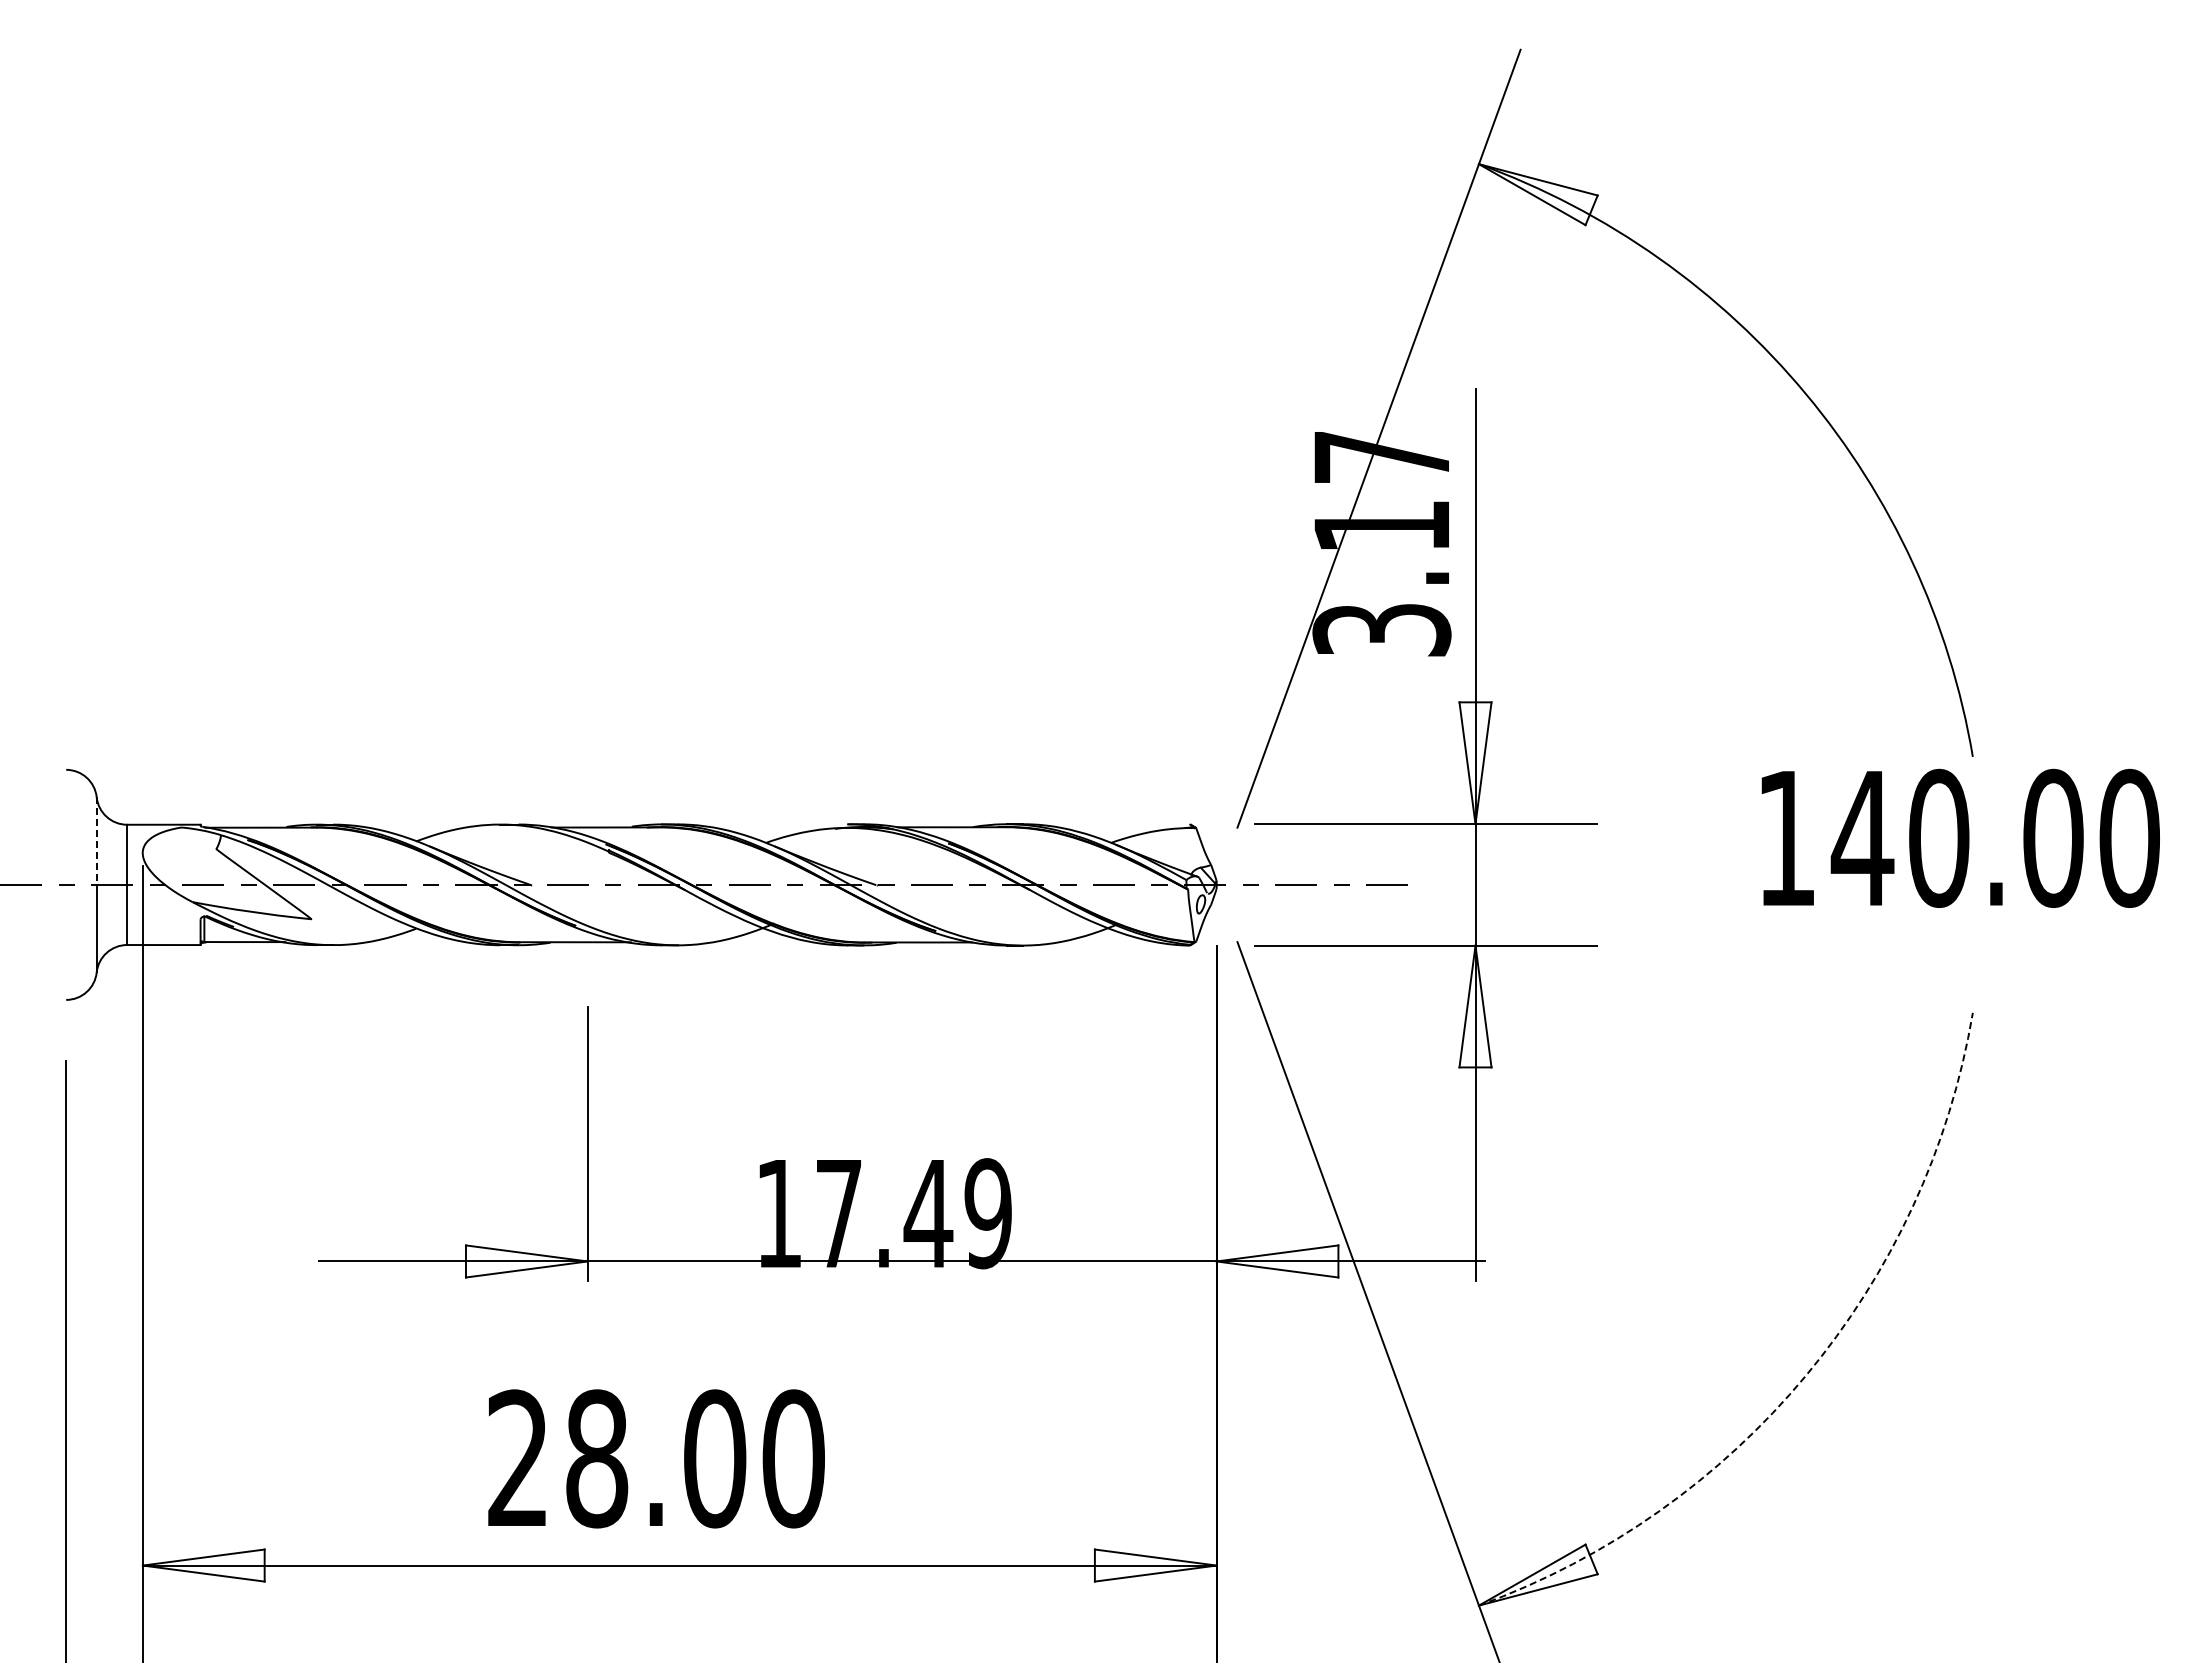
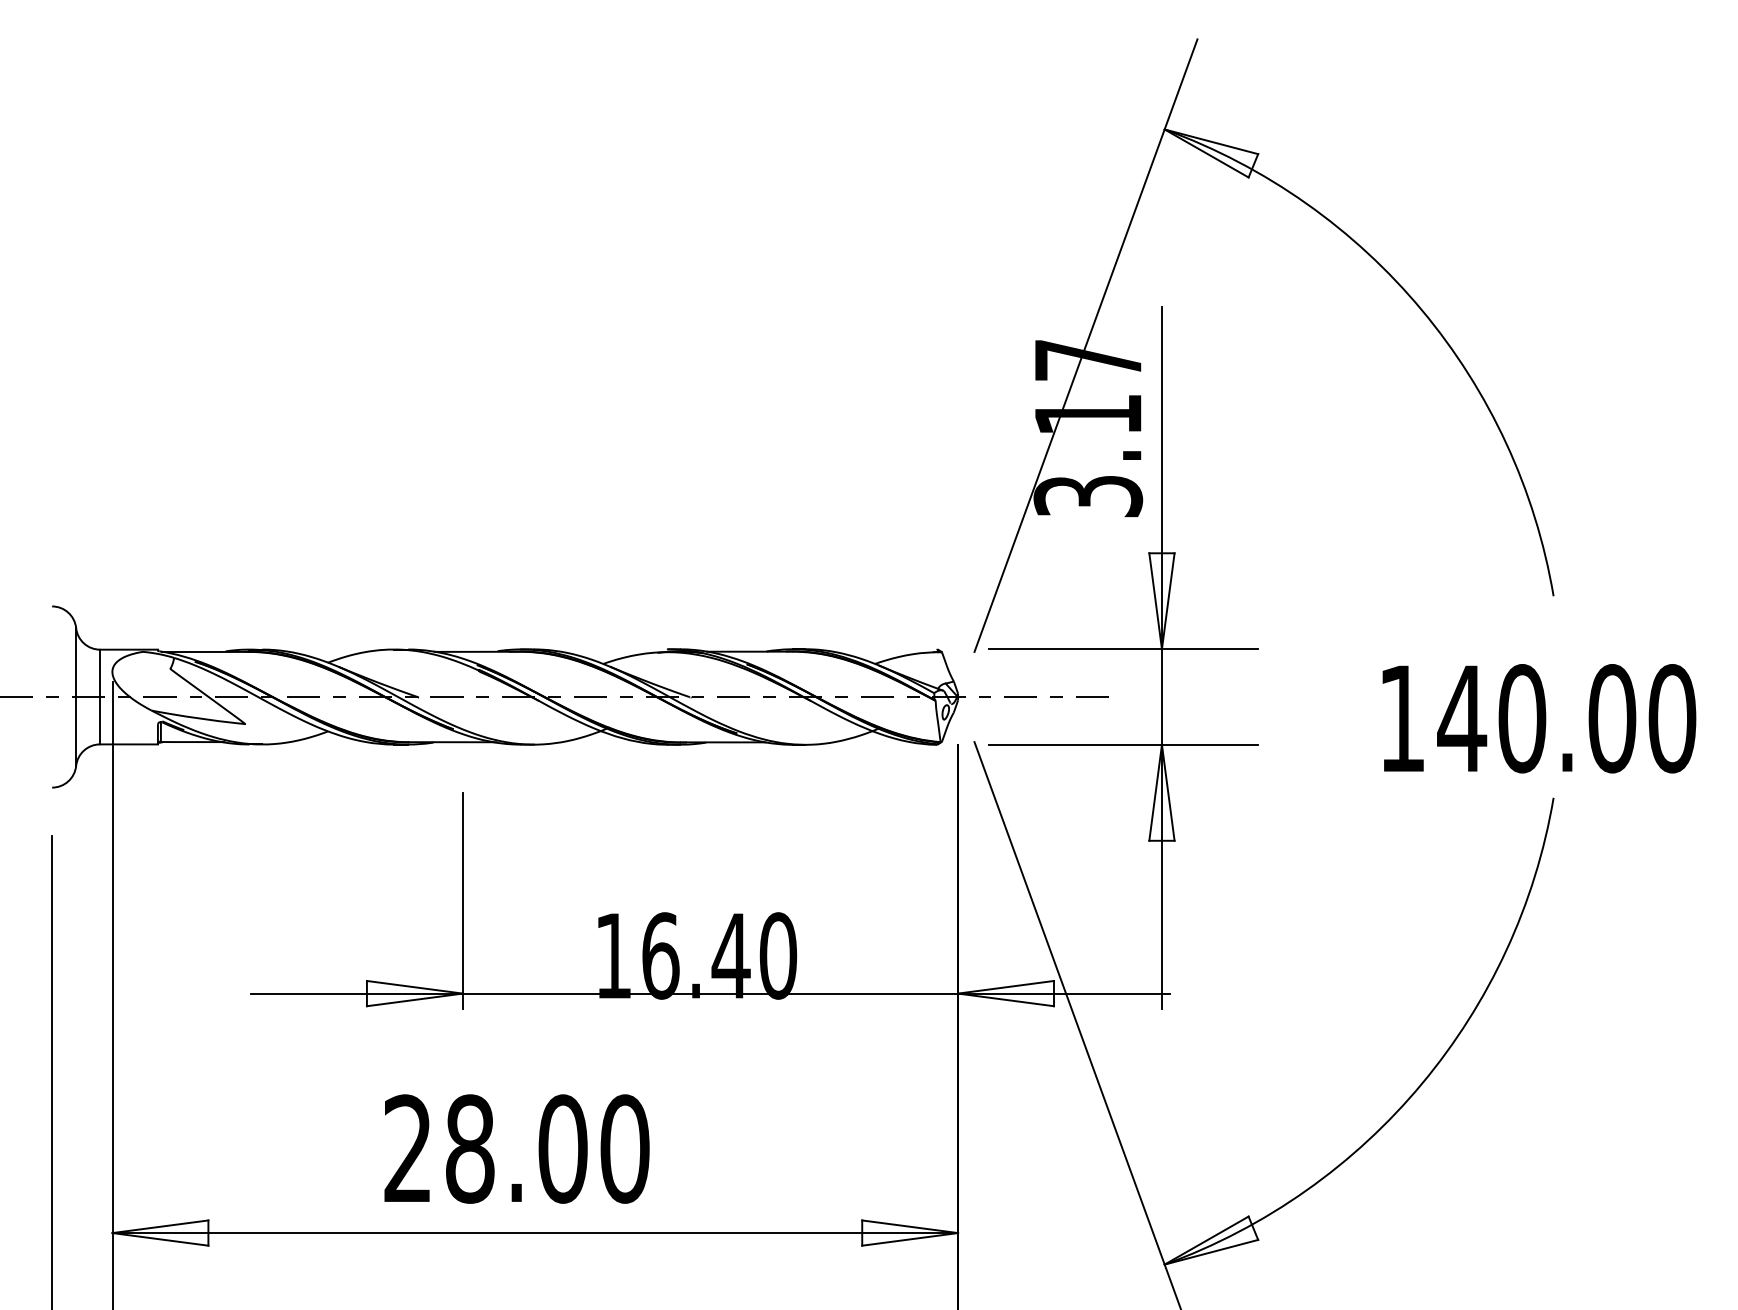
text: (1960, 837) -> (1539, 718), moved
line: (96, 841) -> (75, 662), dashed -> solid
text: (913, 1213) -> (719, 955), 17.49 -> 16.40
arc: (1805, 1375) -> (1421, 1083), dashed -> solid

